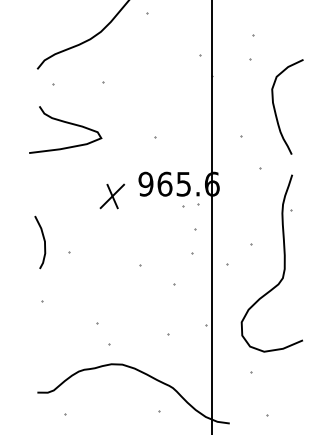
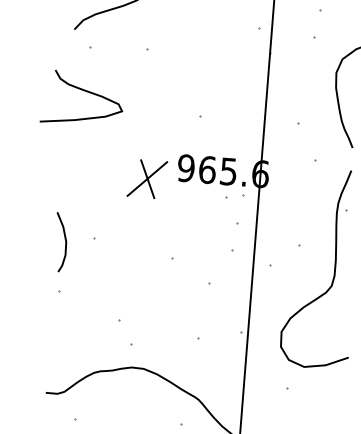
curve: (66, 123) -> (84, 91), moved
part: (112, 196) -> (147, 179), size x1.4
curve: (43, 240) -> (64, 240), moved

